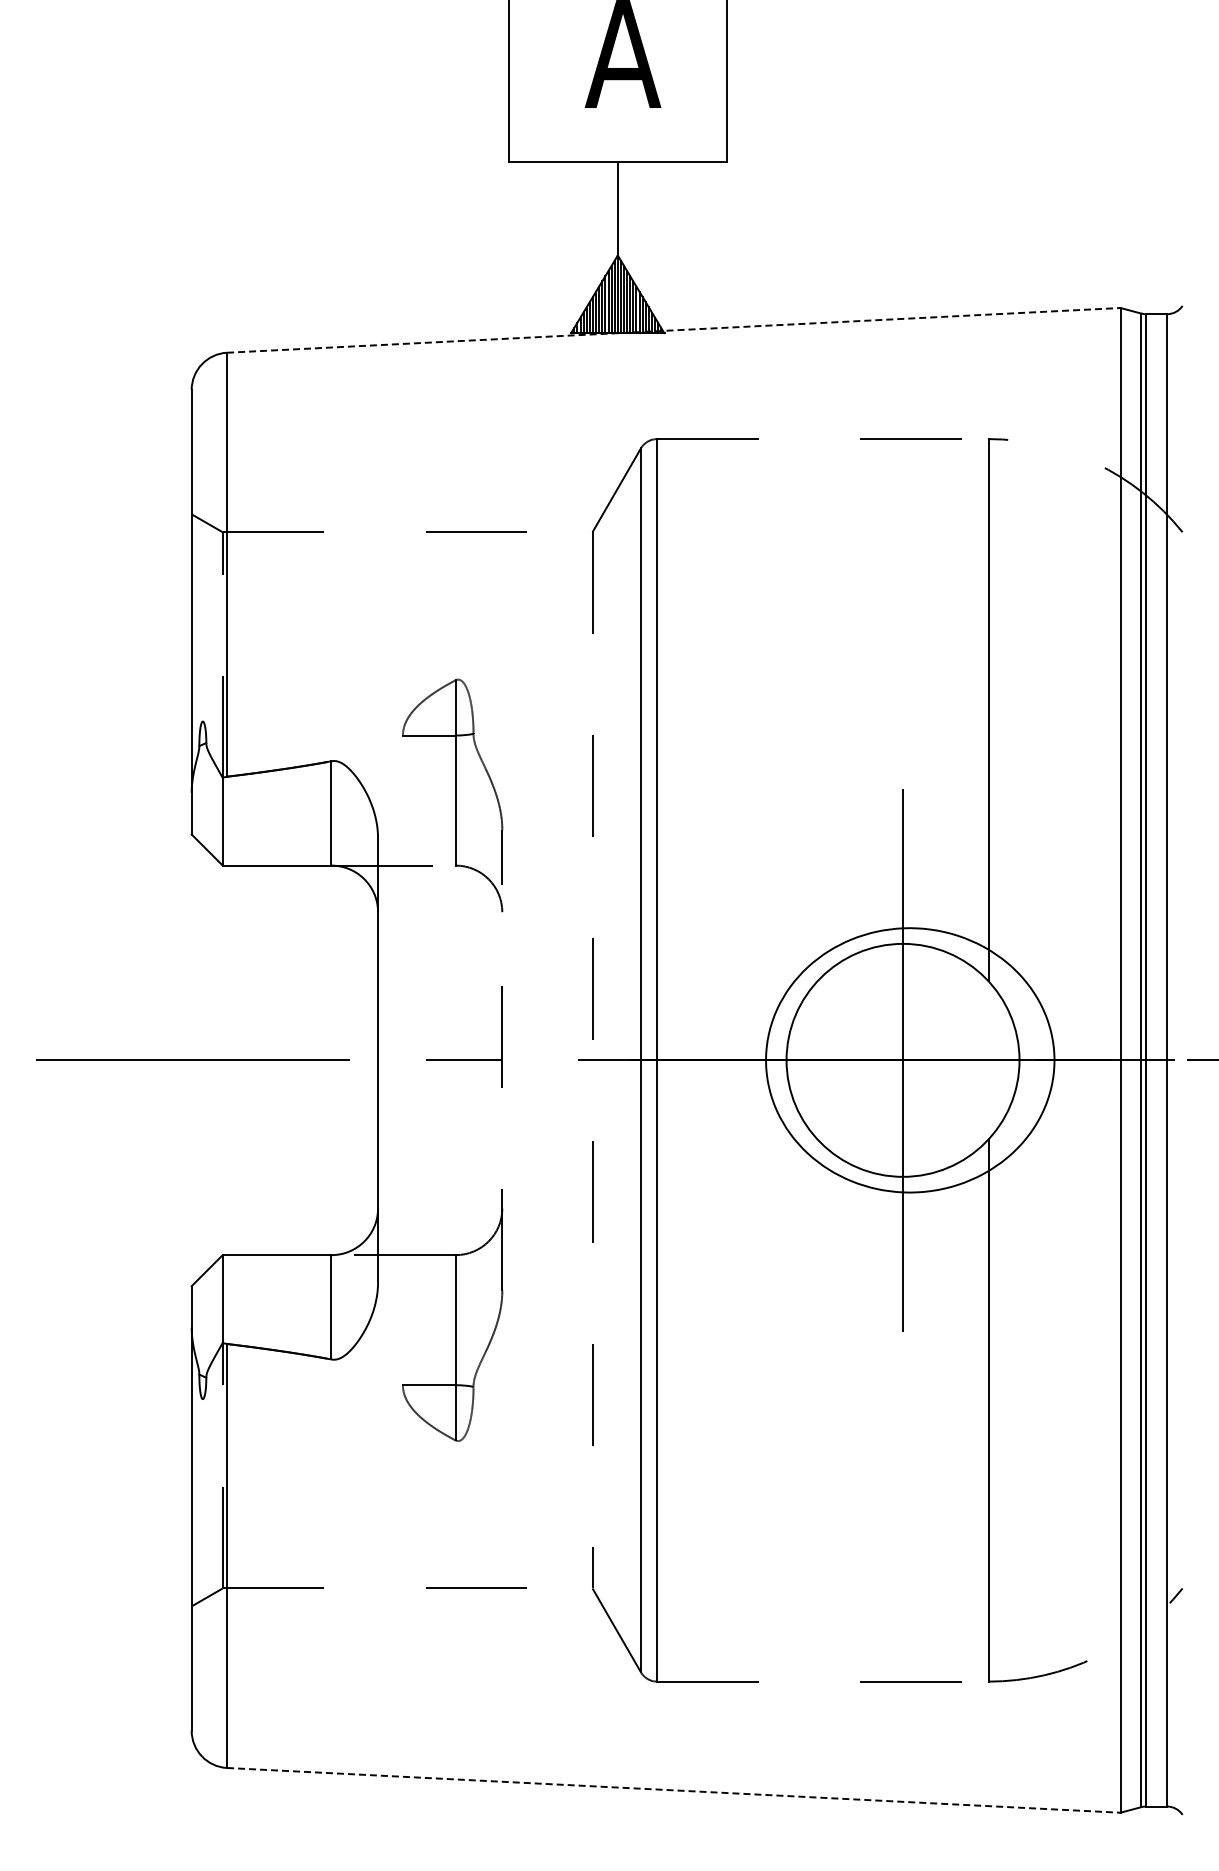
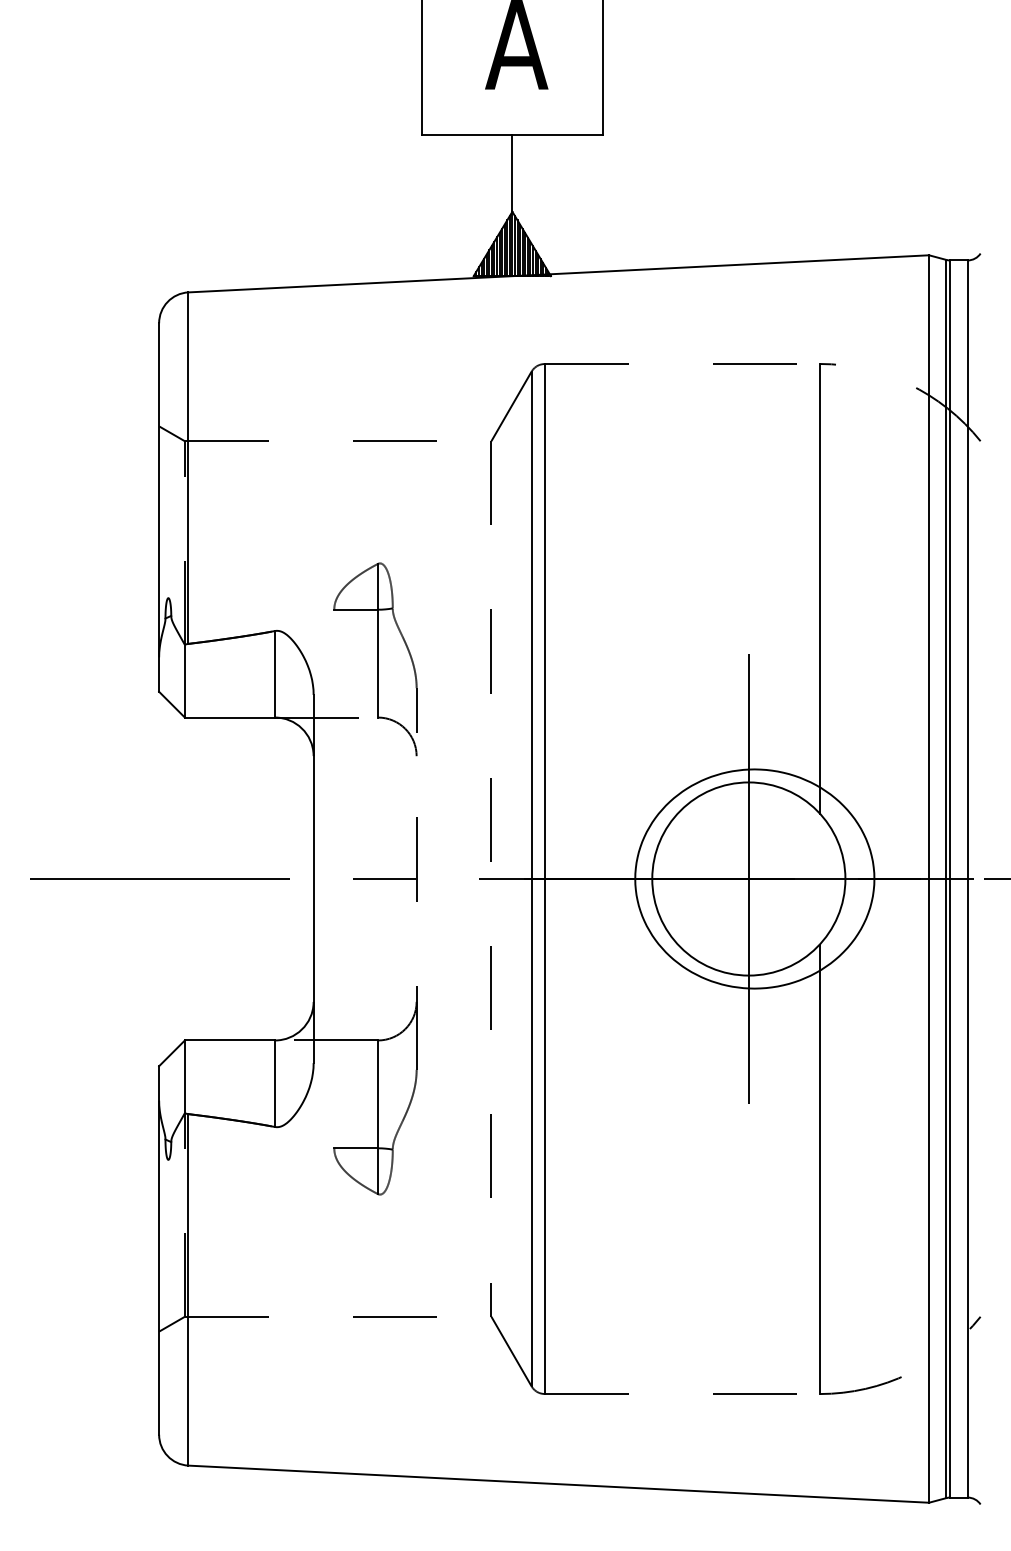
line: (674, 330) -> (559, 273), dashed -> solid
line: (674, 1790) -> (559, 1484), dashed -> solid

